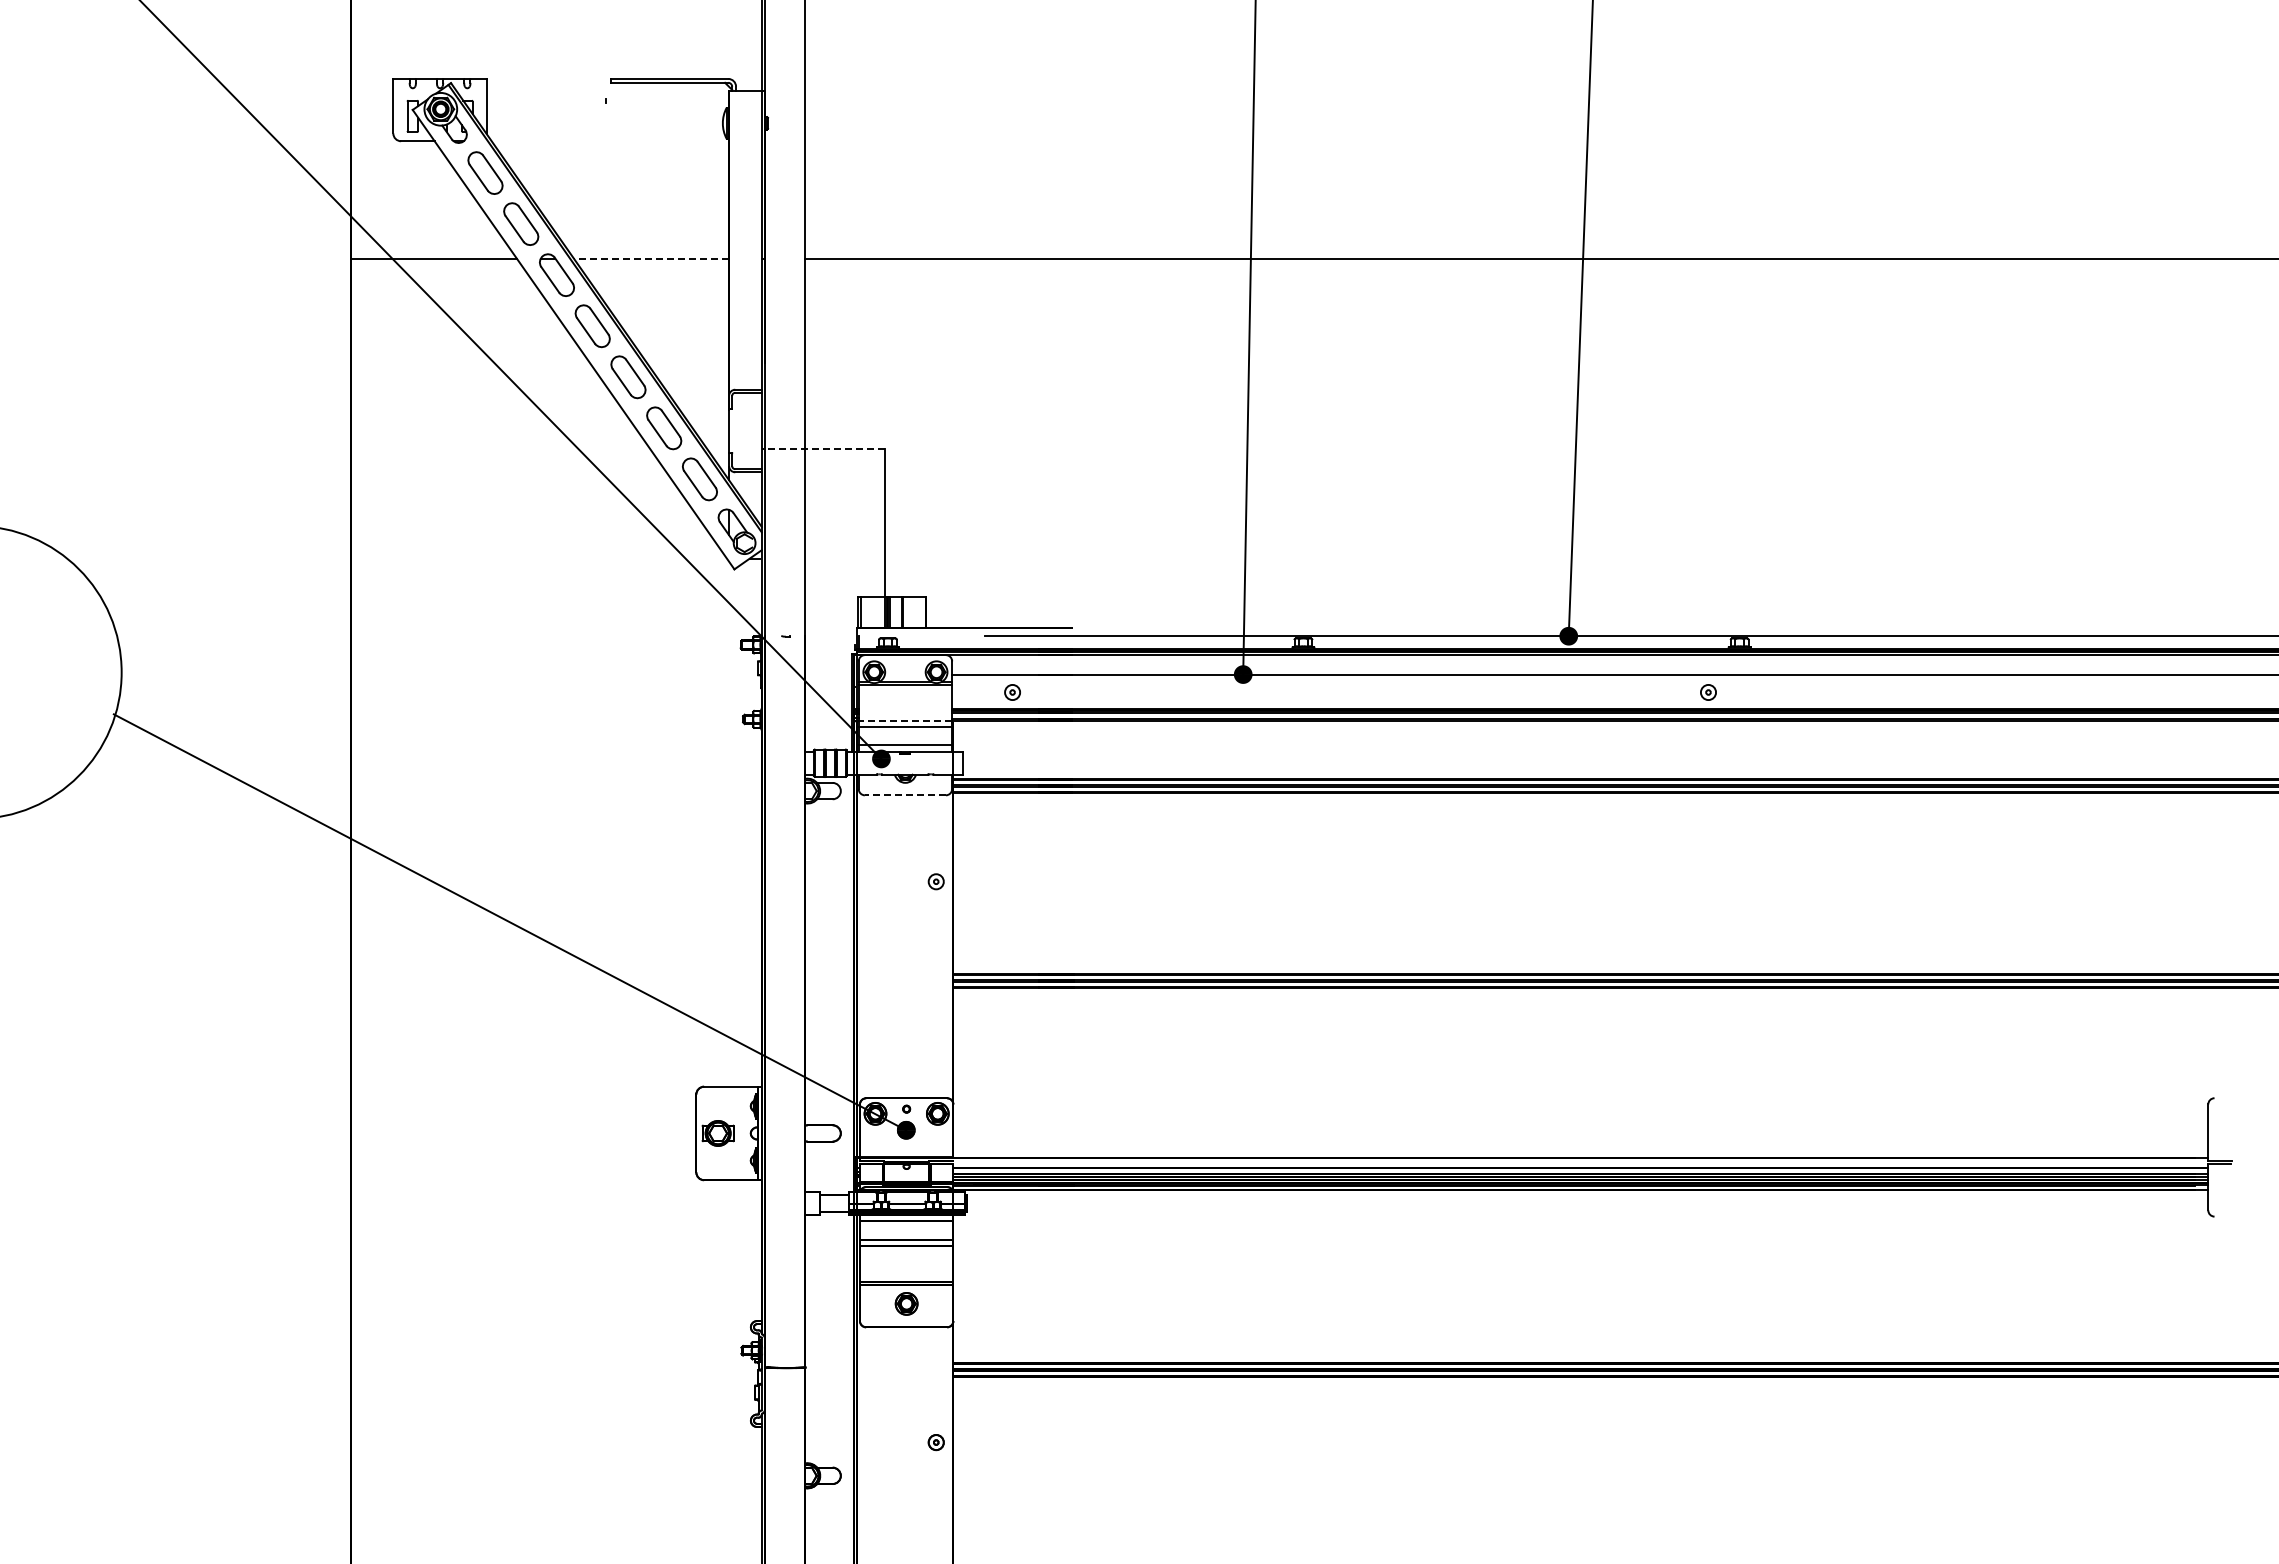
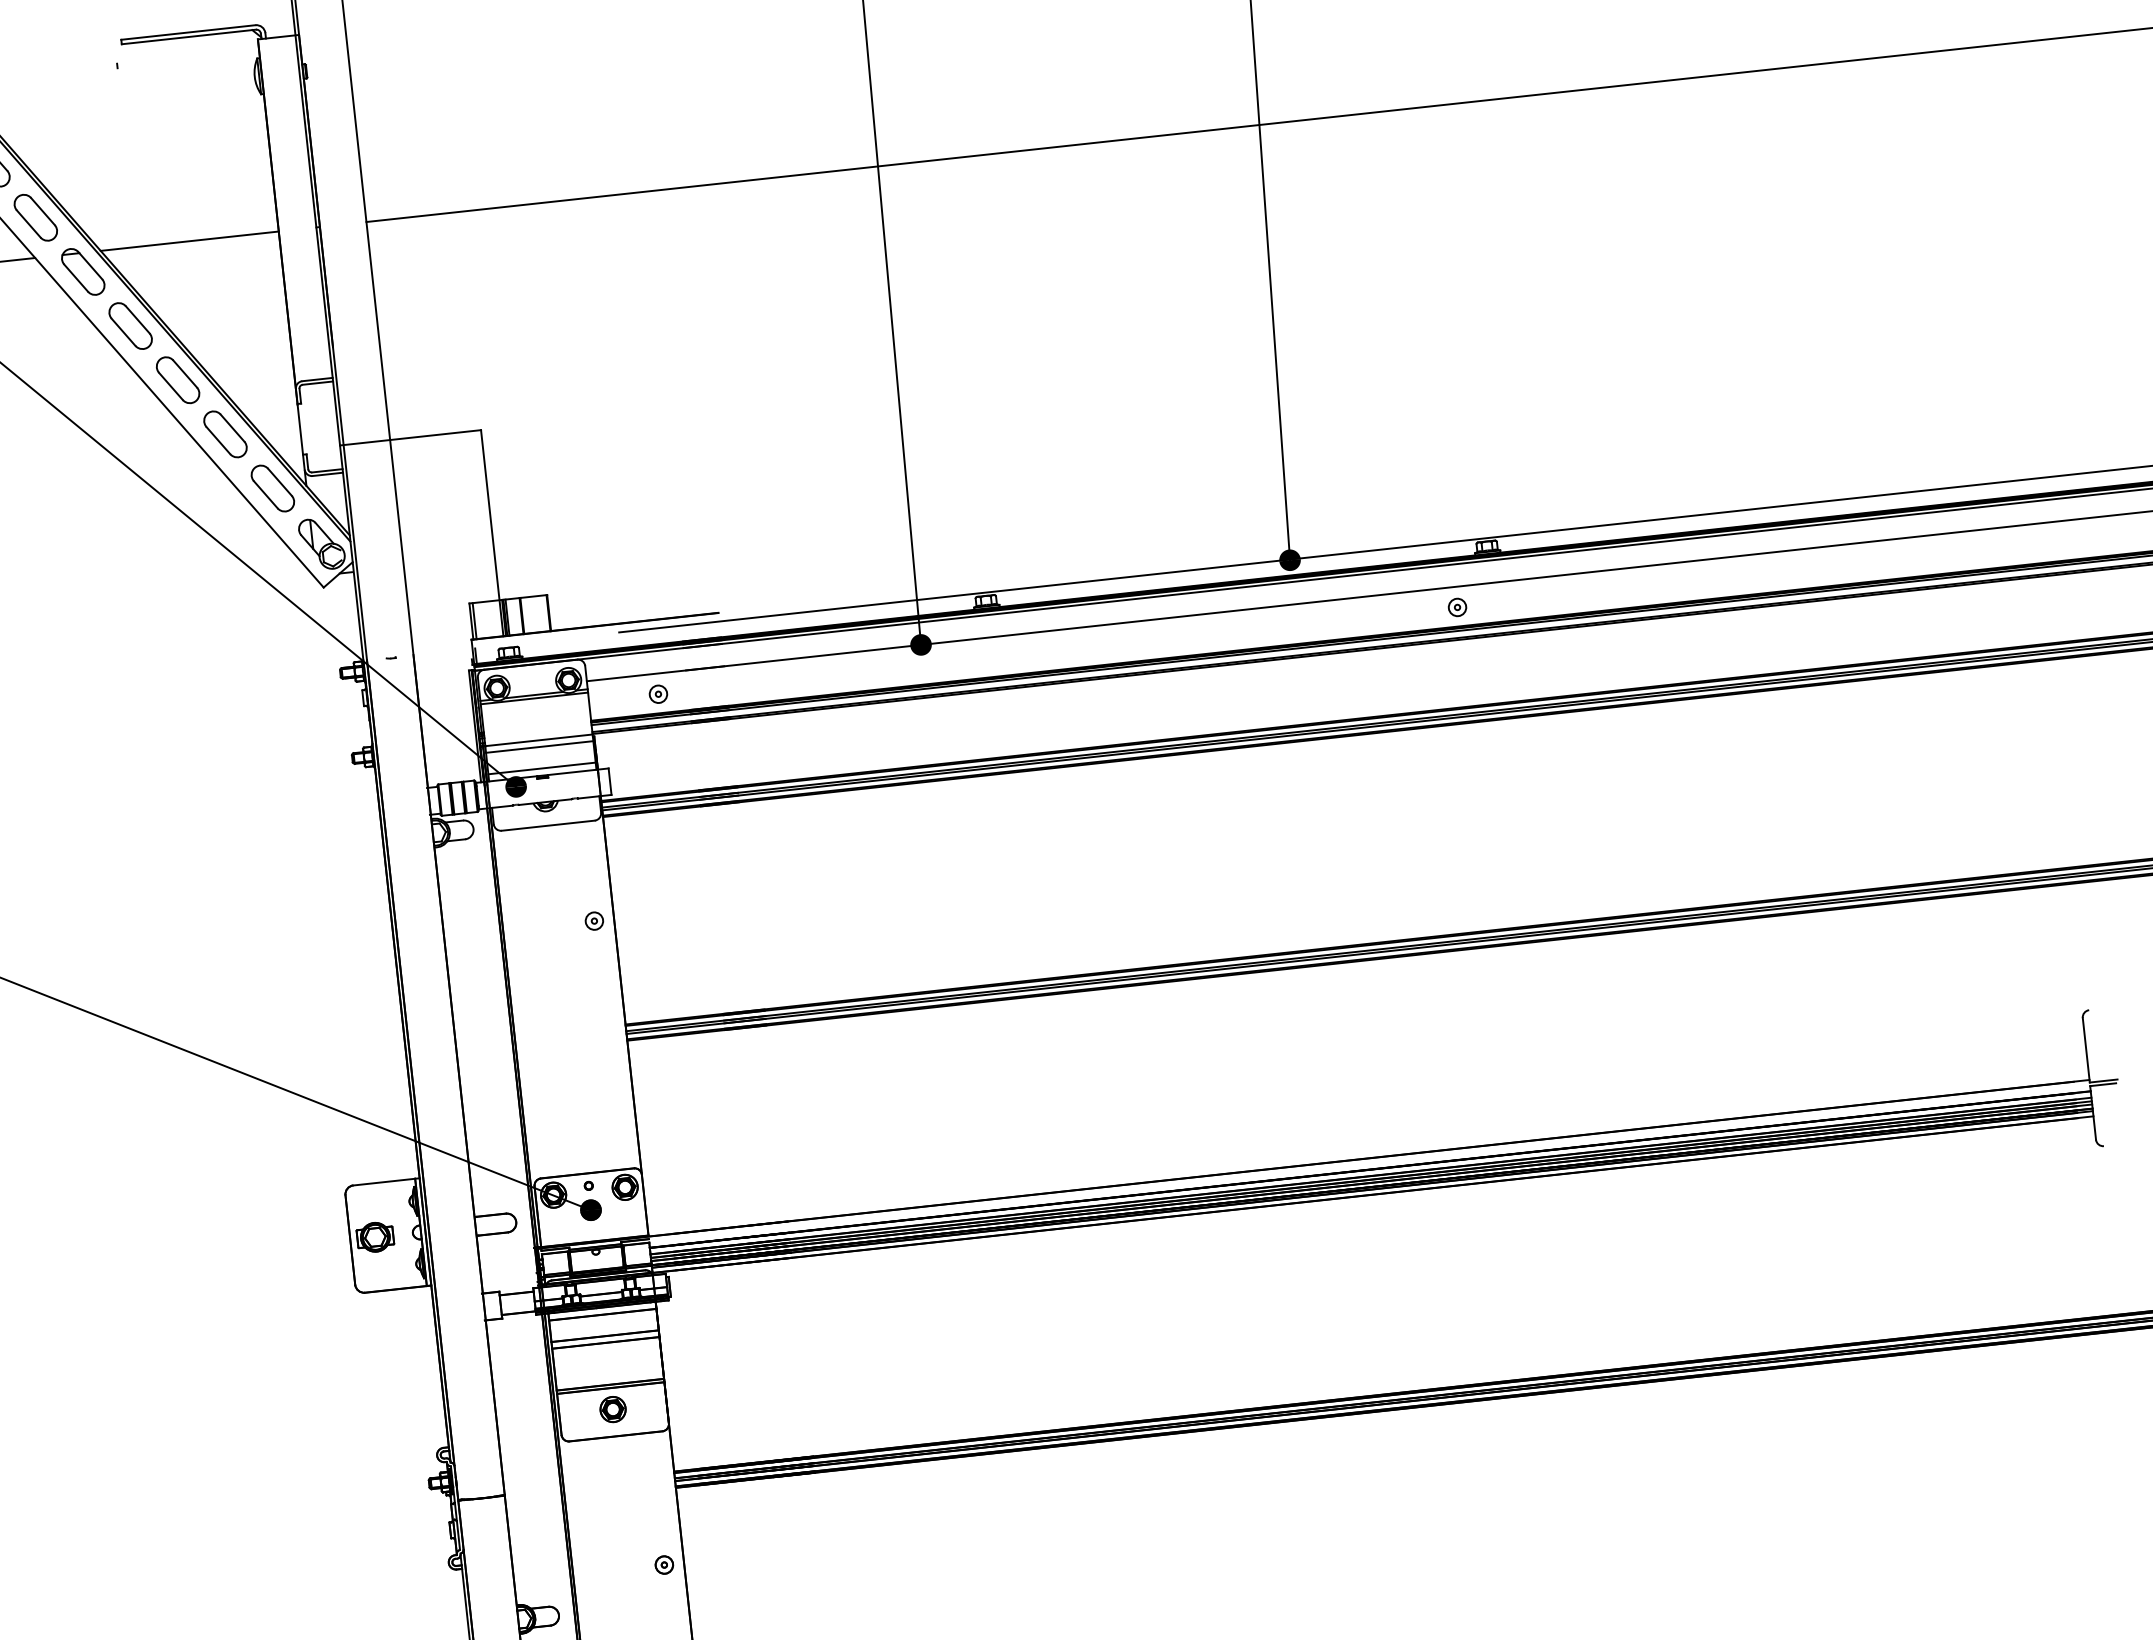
line: (651, 258) -> (189, 240), dashed -> solid
line: (822, 448) -> (409, 437), dashed -> solid
line: (905, 720) -> (538, 739), dashed -> solid
line: (905, 795) -> (548, 825), dashed -> solid

